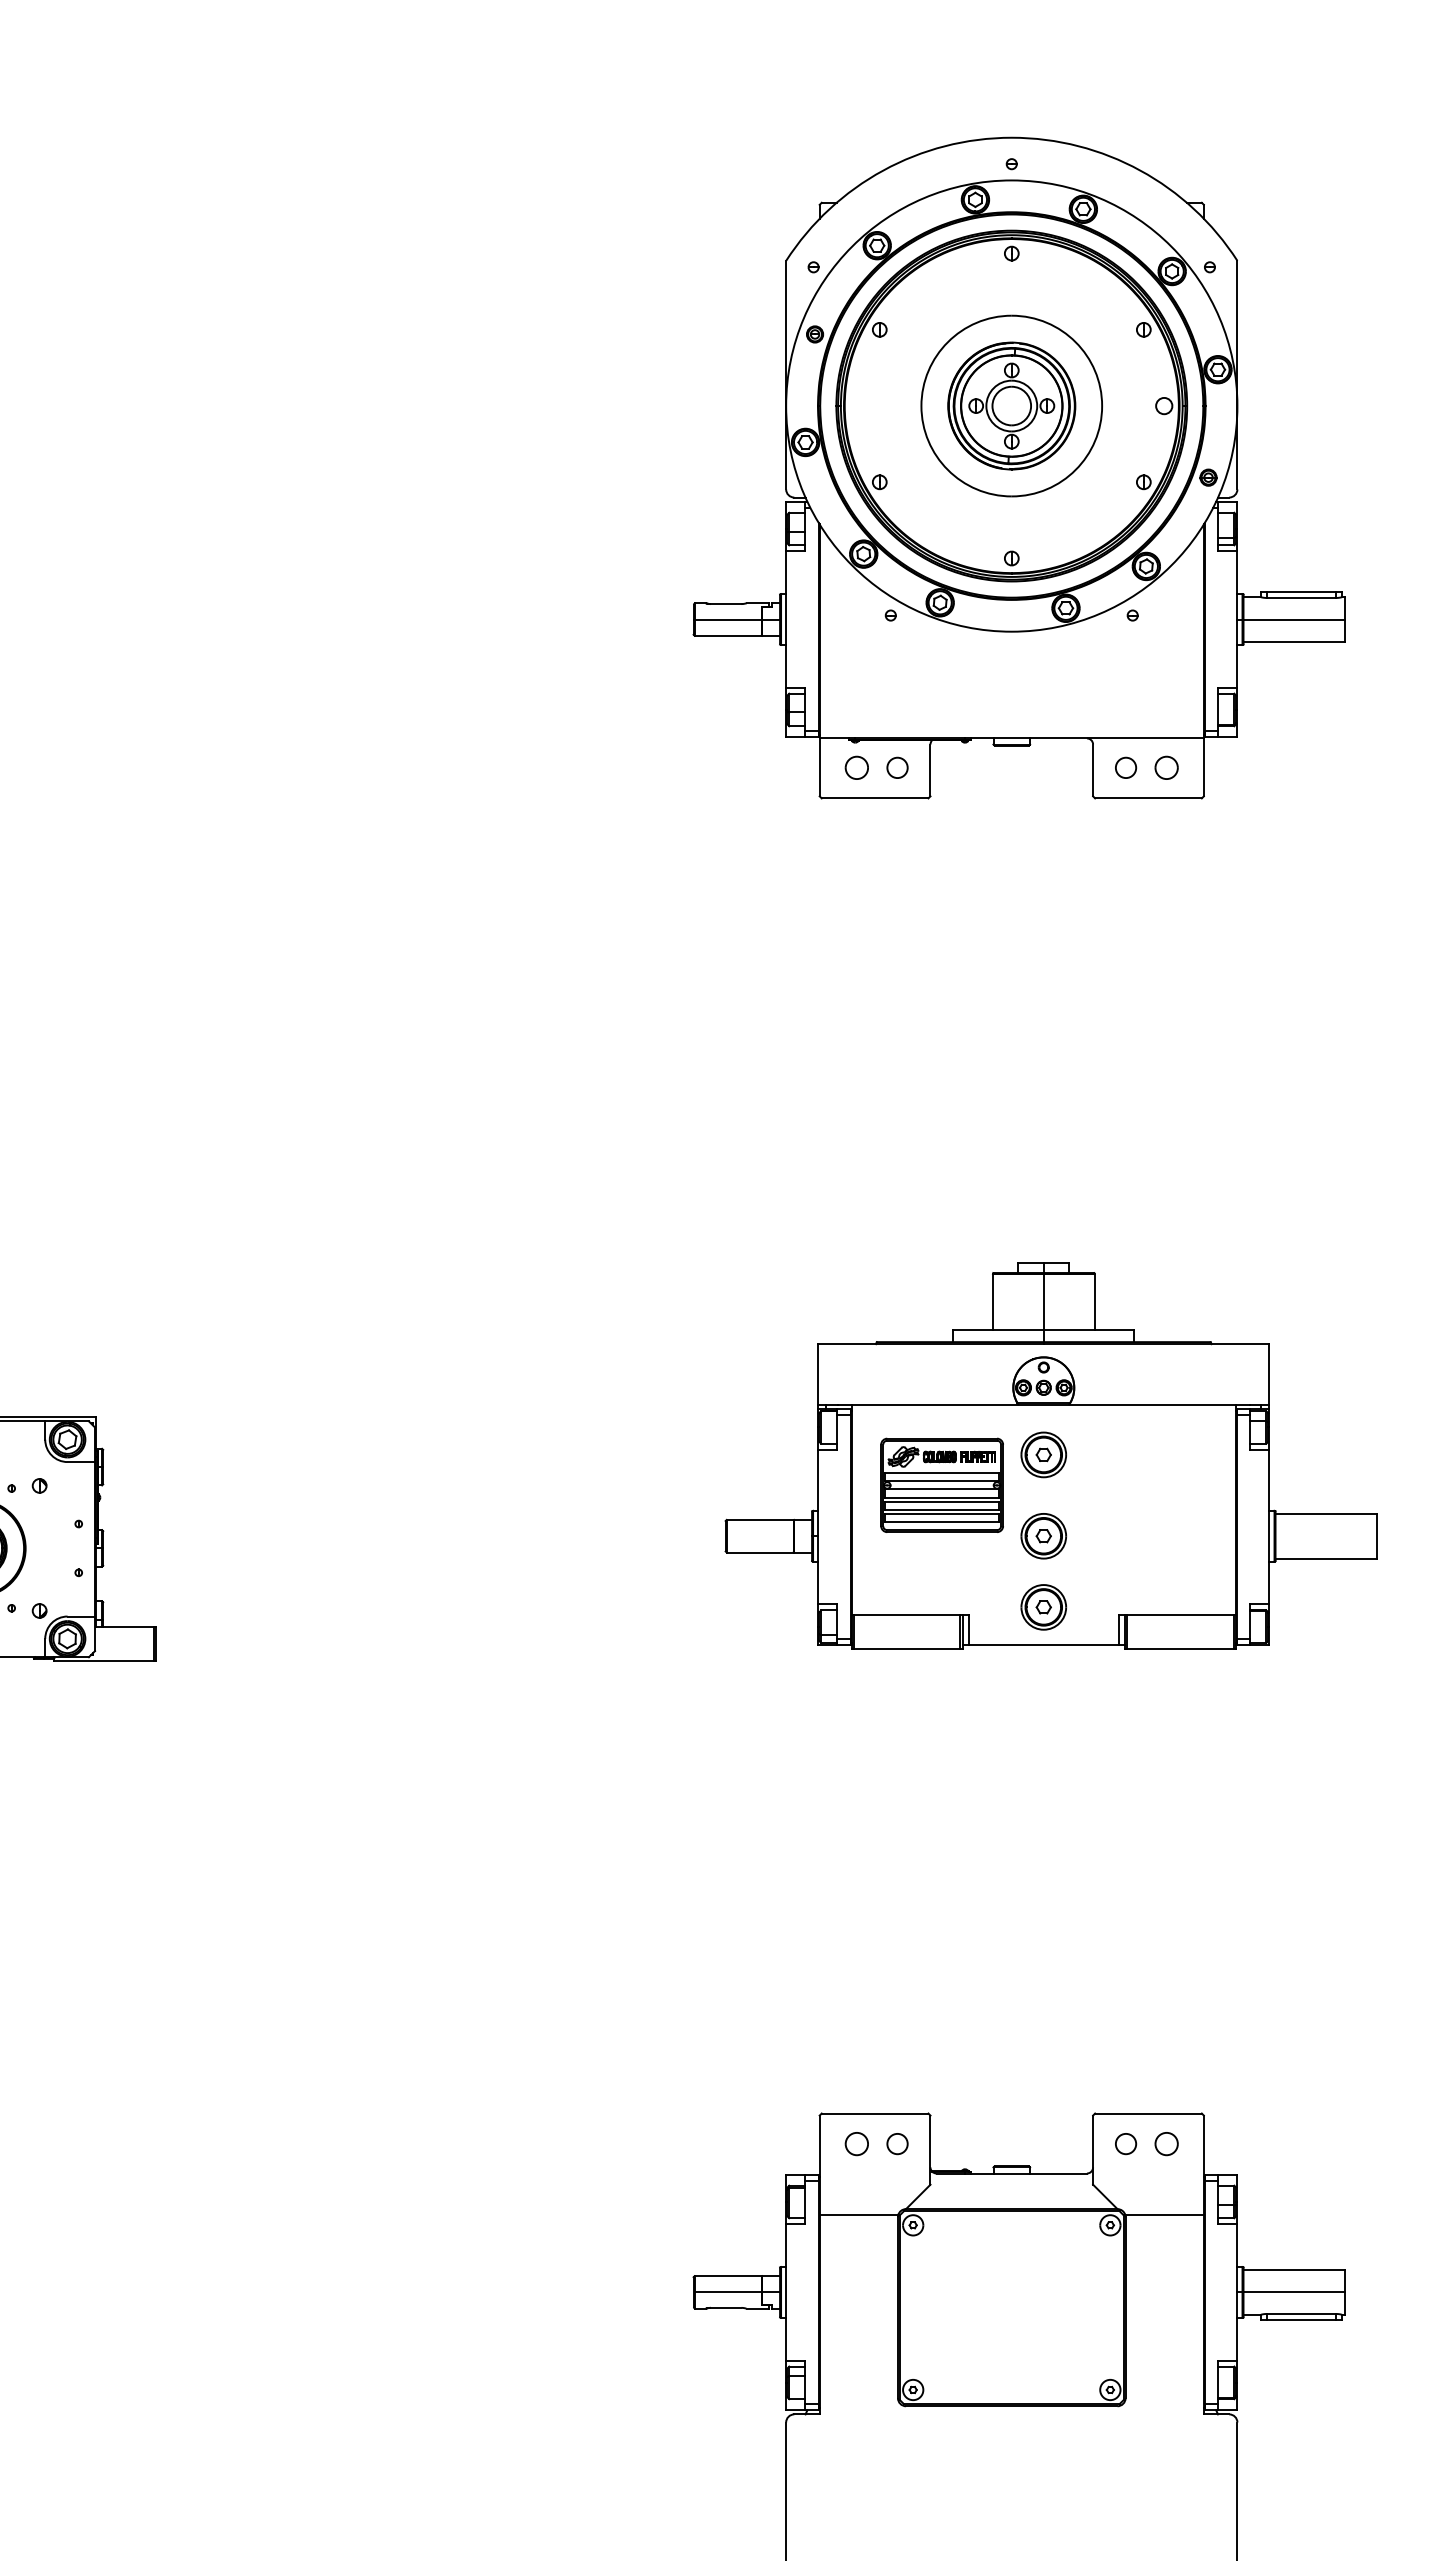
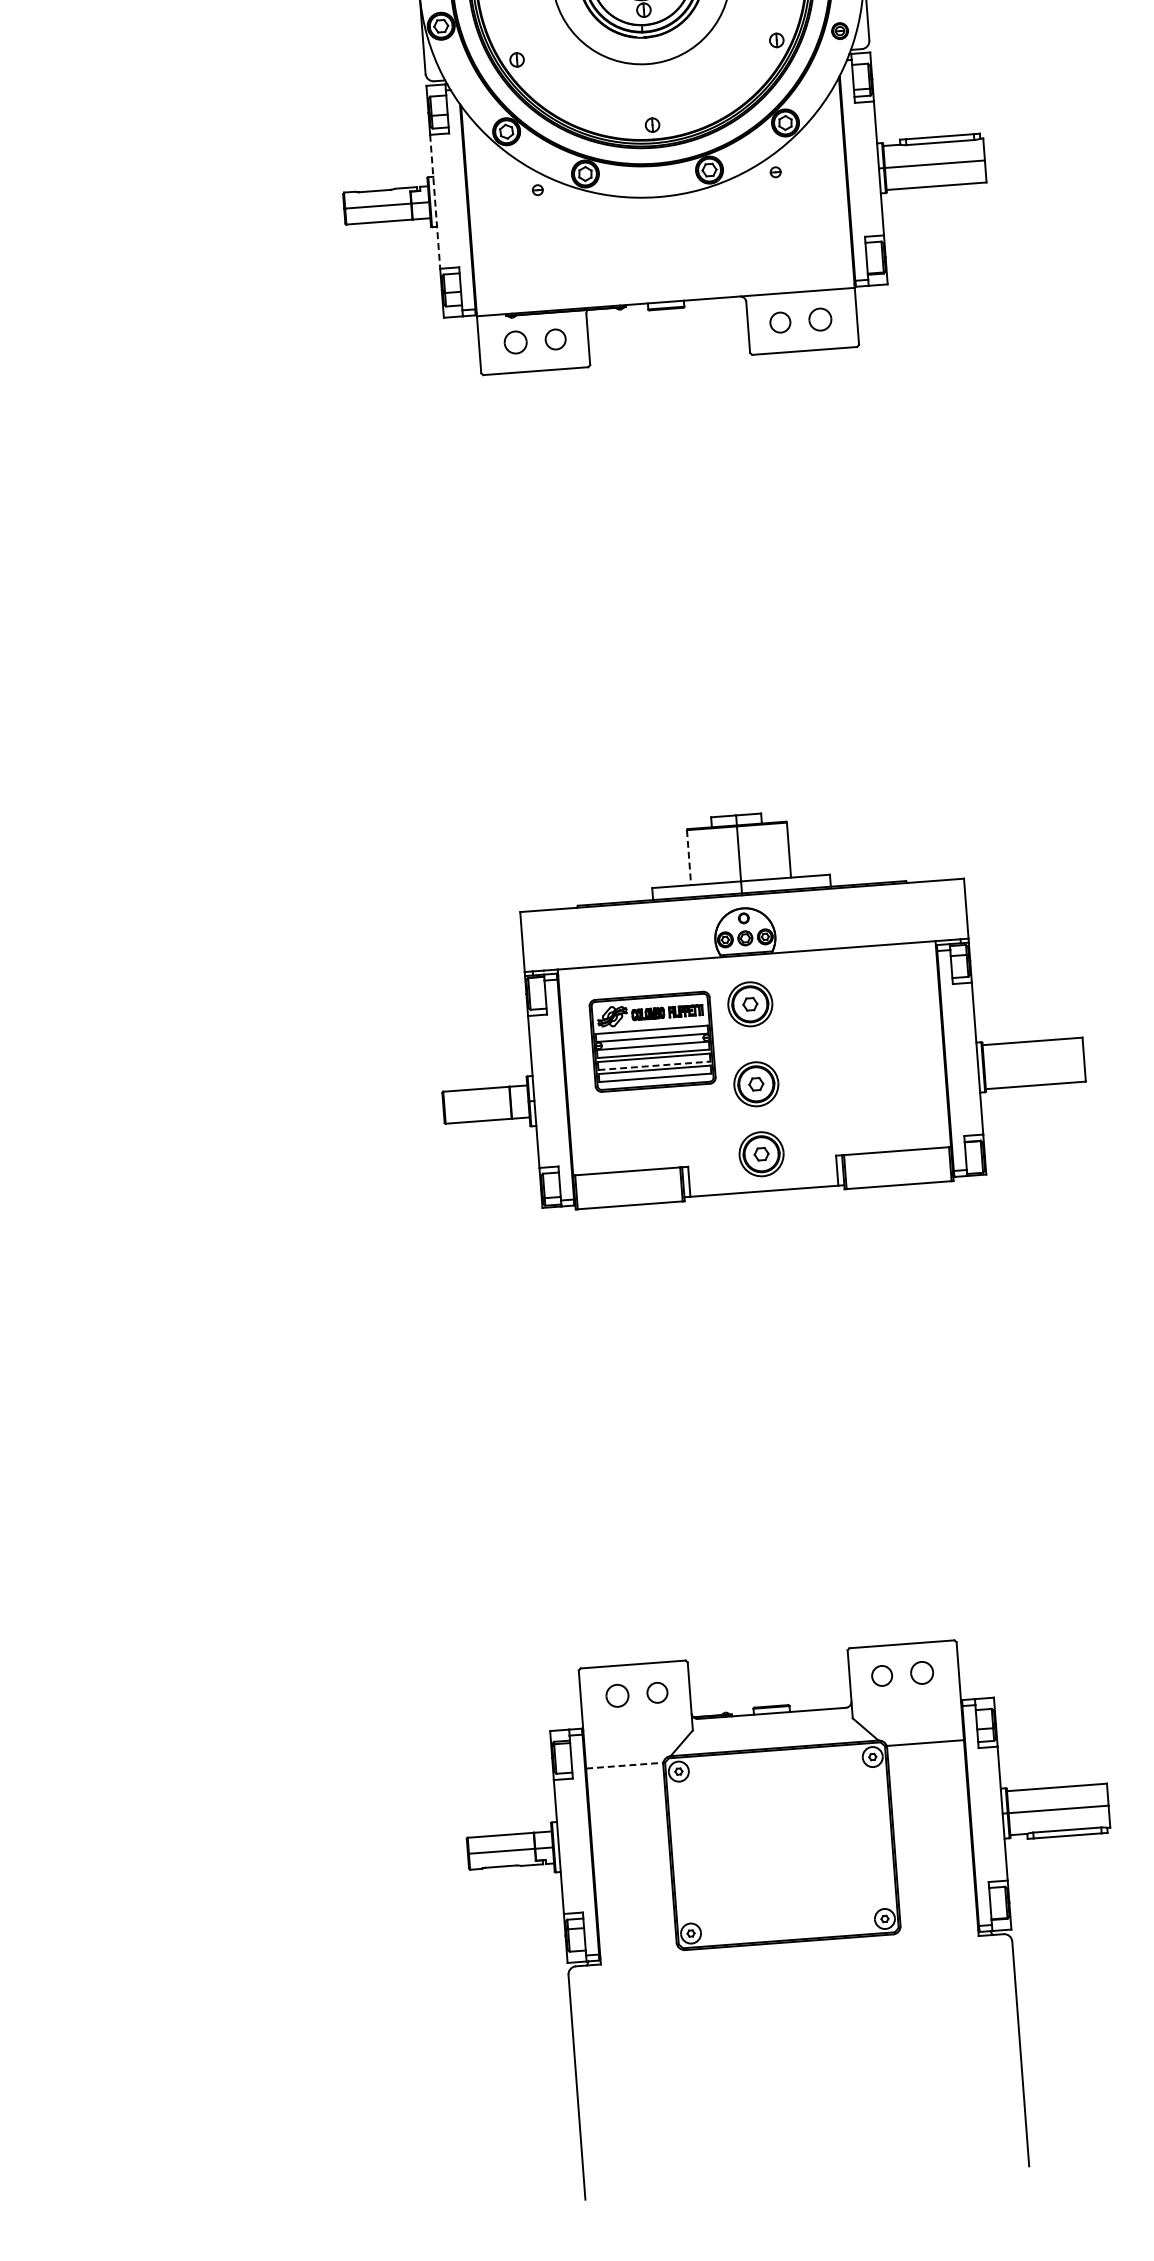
line: (786, 620) -> (435, 202), solid -> dashed
line: (992, 1301) -> (688, 857), solid -> dashed
line: (942, 1509) -> (654, 1065), solid -> dashed
line: (859, 2215) -> (625, 1765), solid -> dashed

